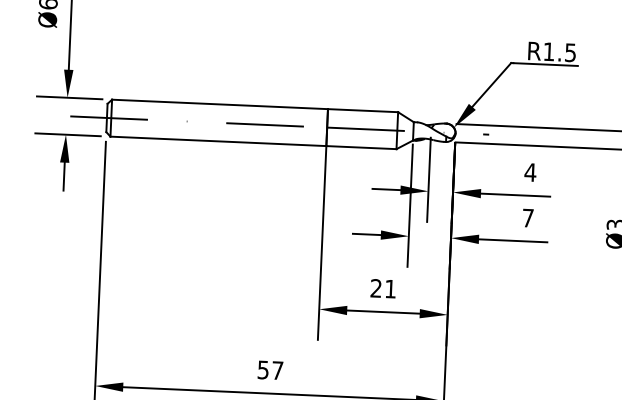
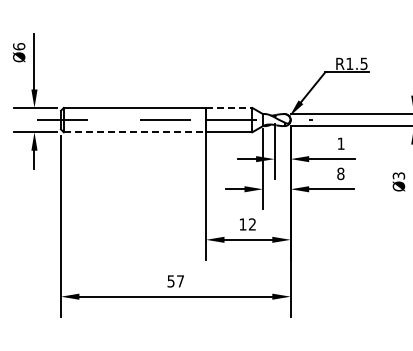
line: (363, 110) -> (229, 107), solid -> dashed
line: (219, 141) -> (135, 132), solid -> dashed
text: (529, 172) -> (340, 143), 4 -> 1
text: (527, 217) -> (340, 173), 7 -> 8
text: (383, 288) -> (247, 224), 21 -> 12

